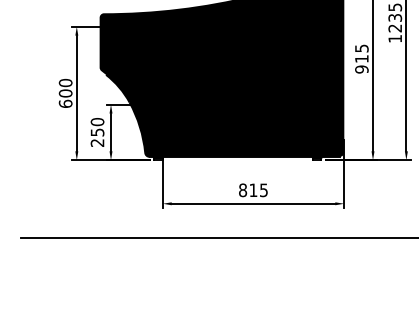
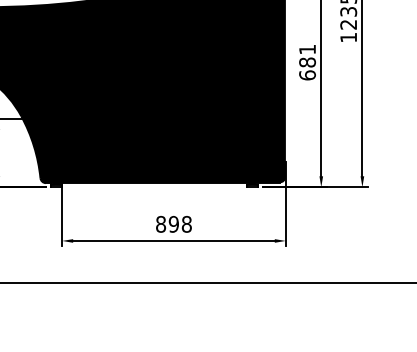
text: (361, 58) -> (307, 61), 915 -> 681
text: (258, 190) -> (180, 224), 815 -> 898

